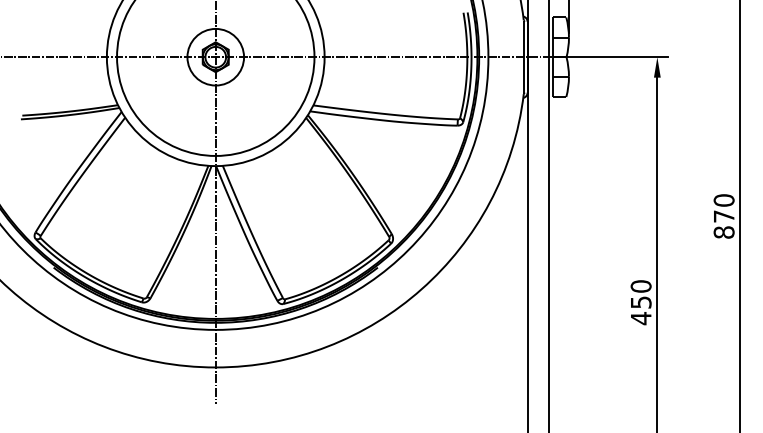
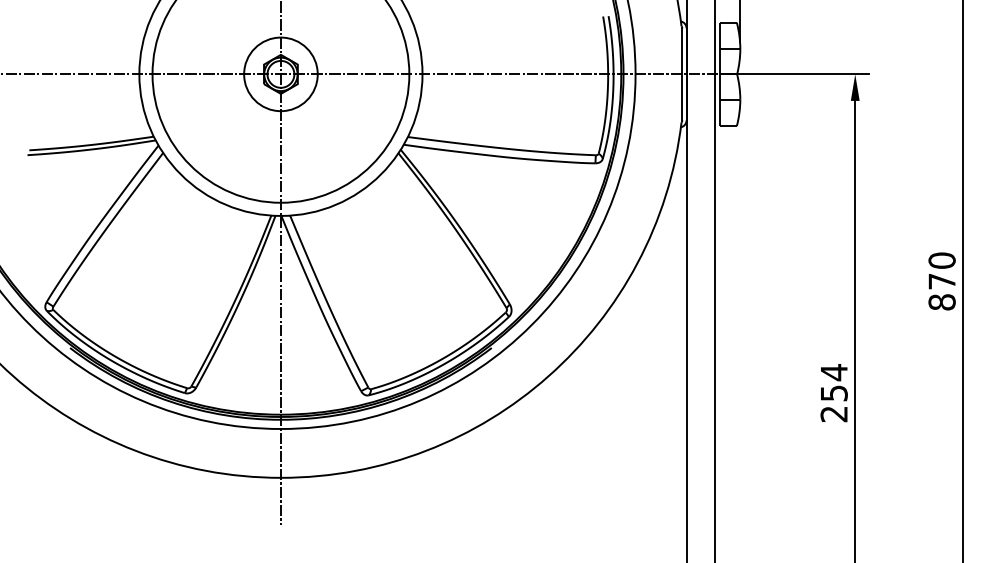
text: (640, 302) -> (833, 393), 450 -> 254

